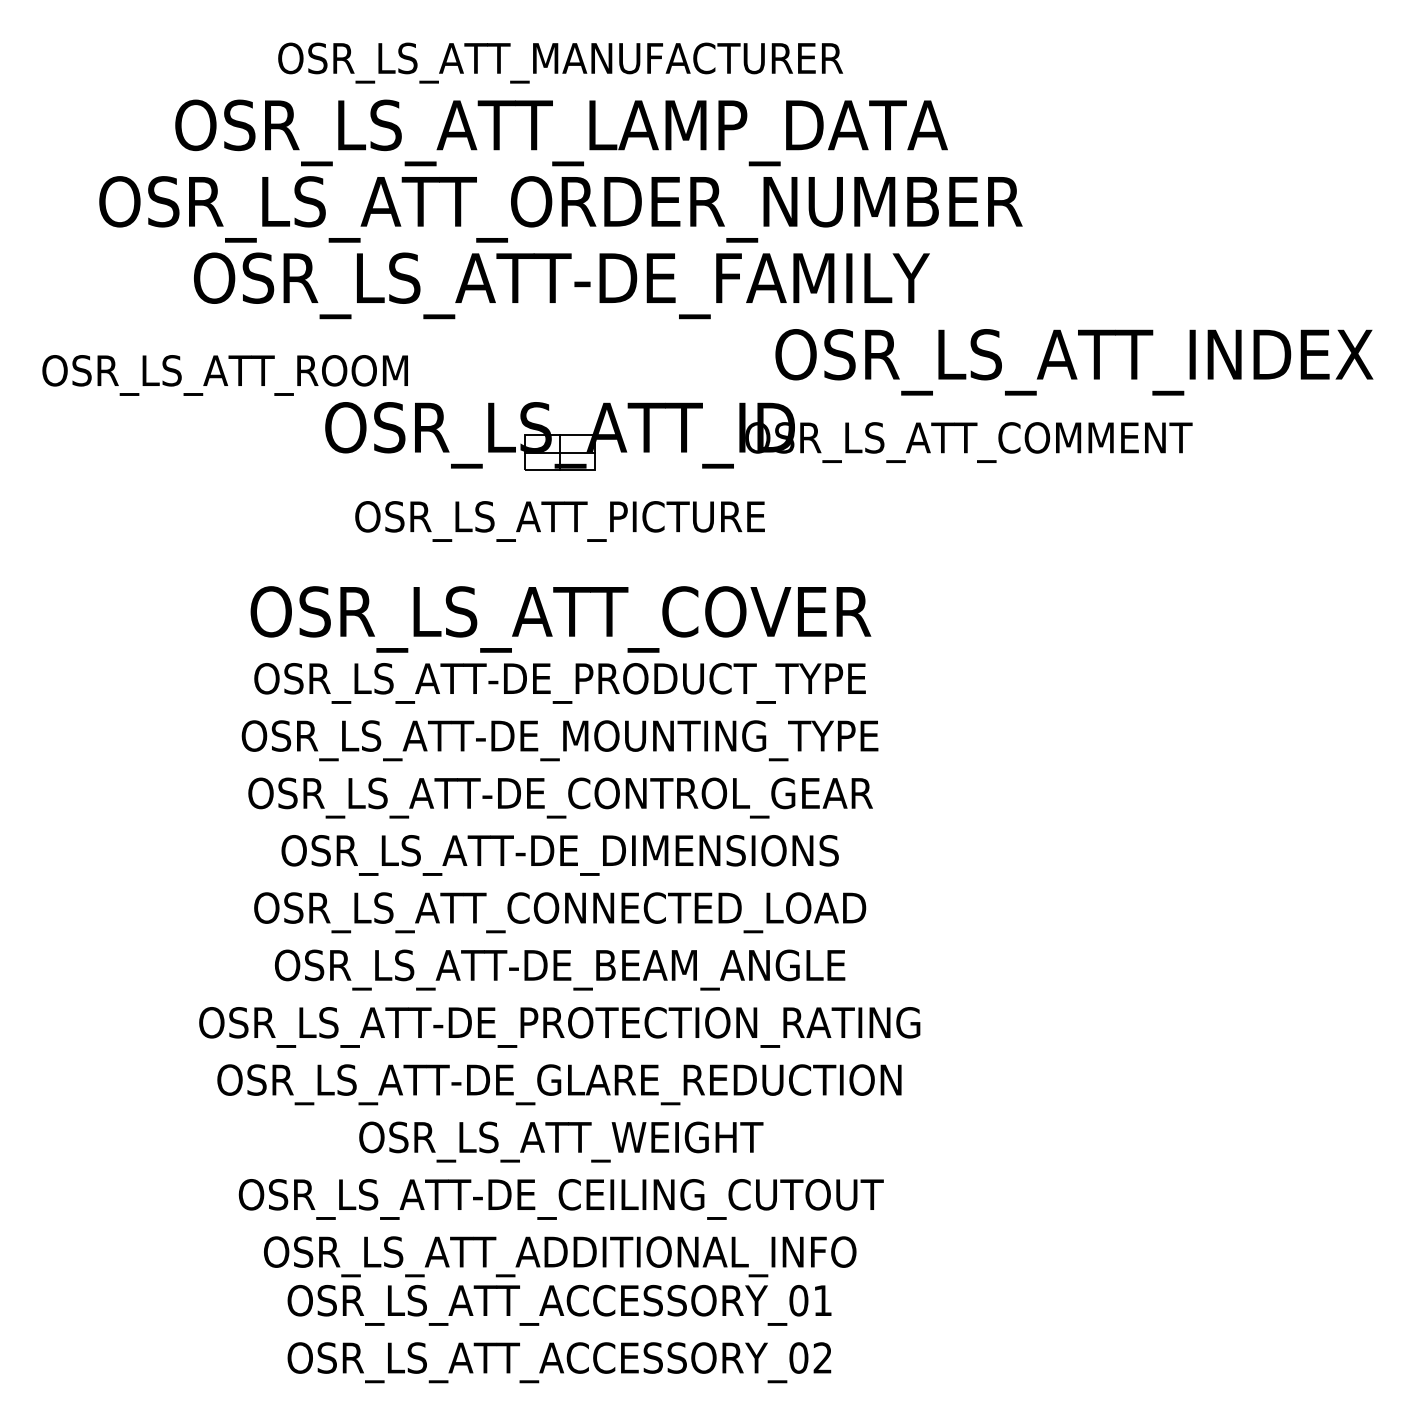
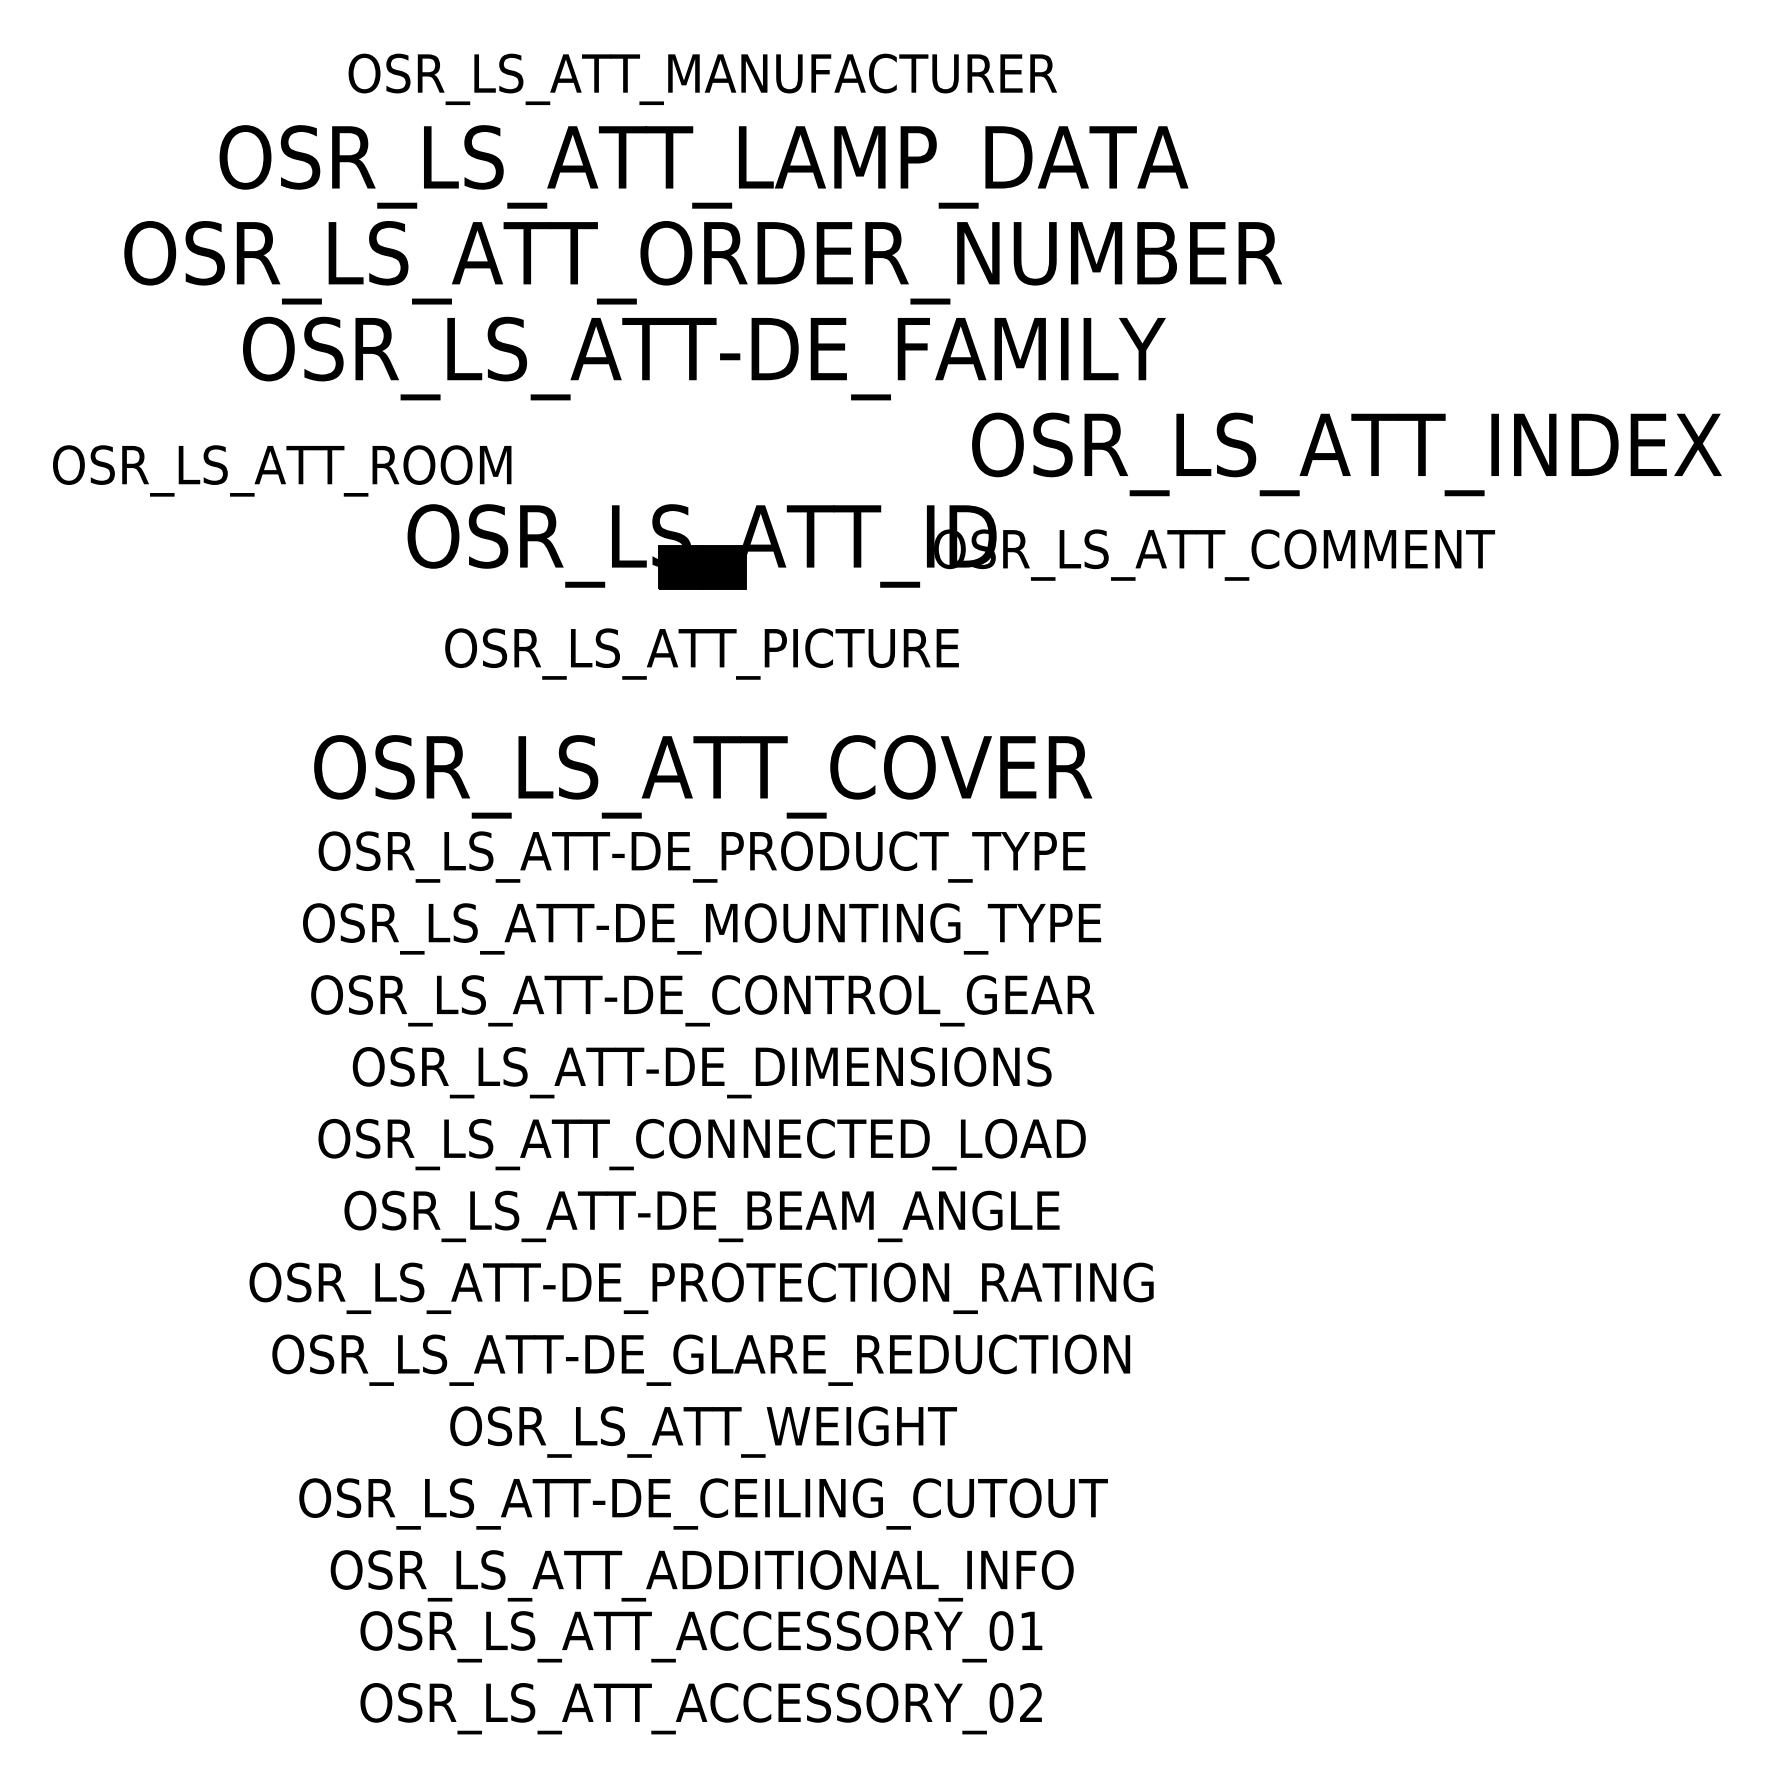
fill: (559, 452) -> (701, 567), added

